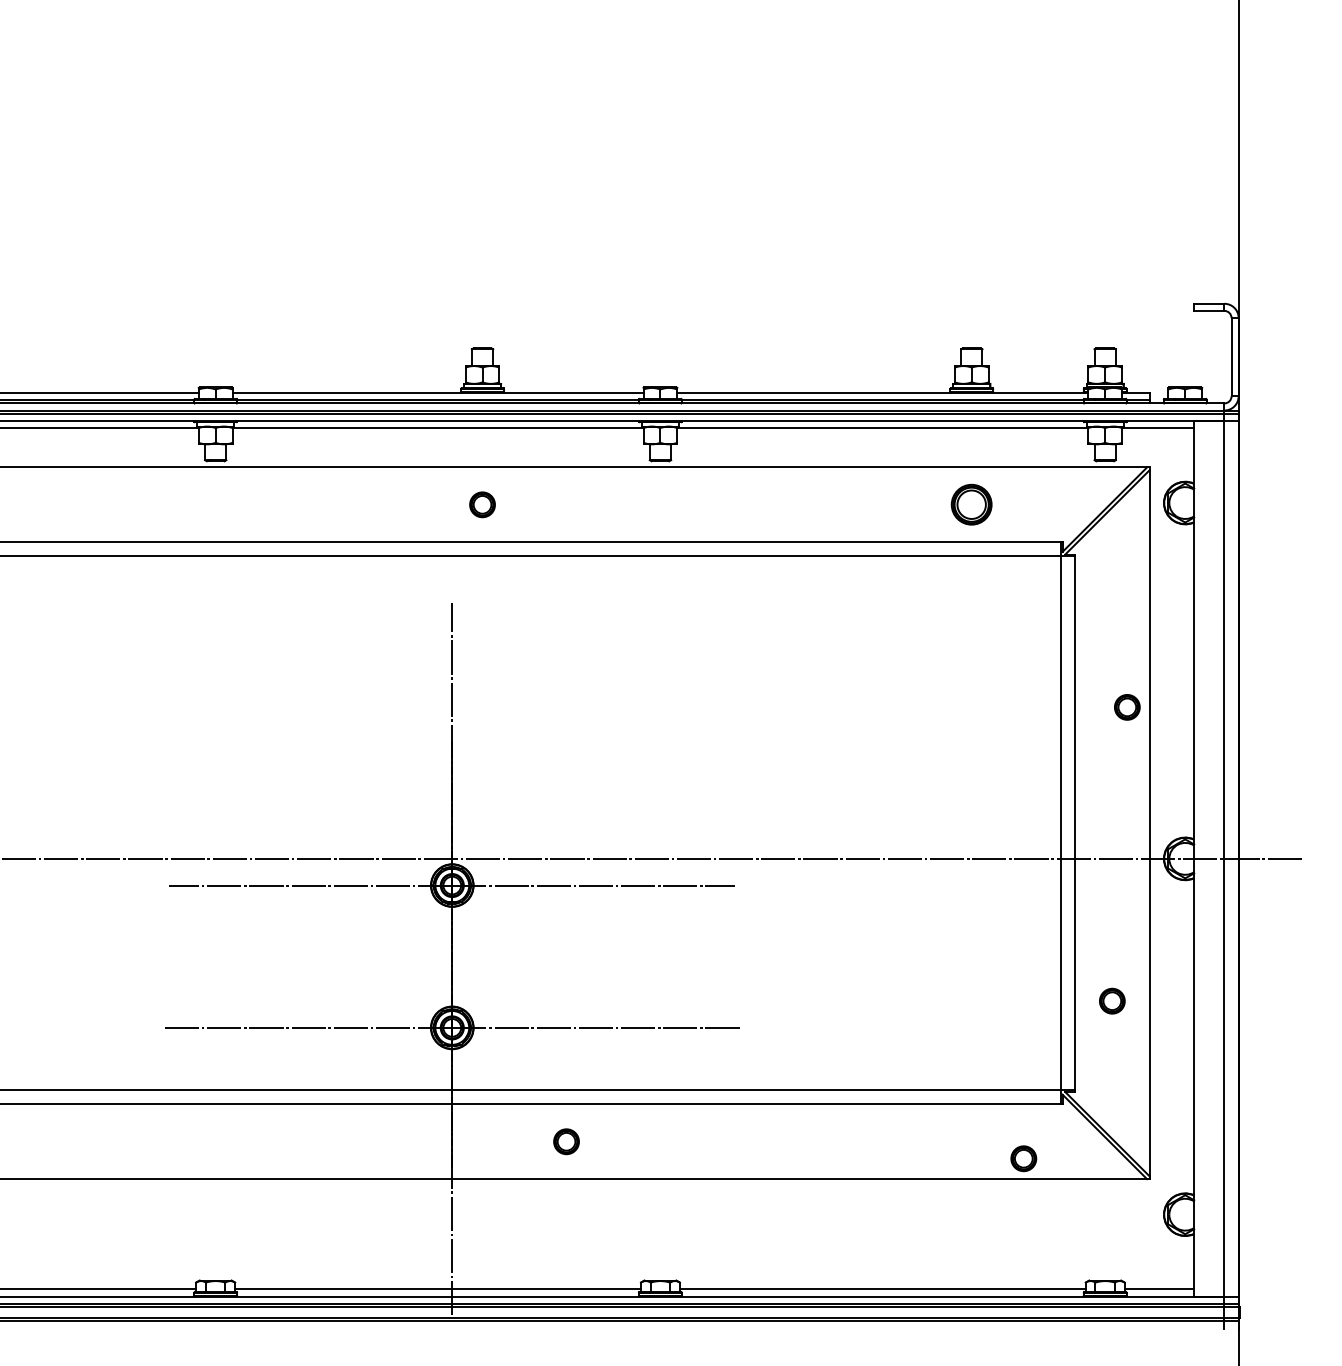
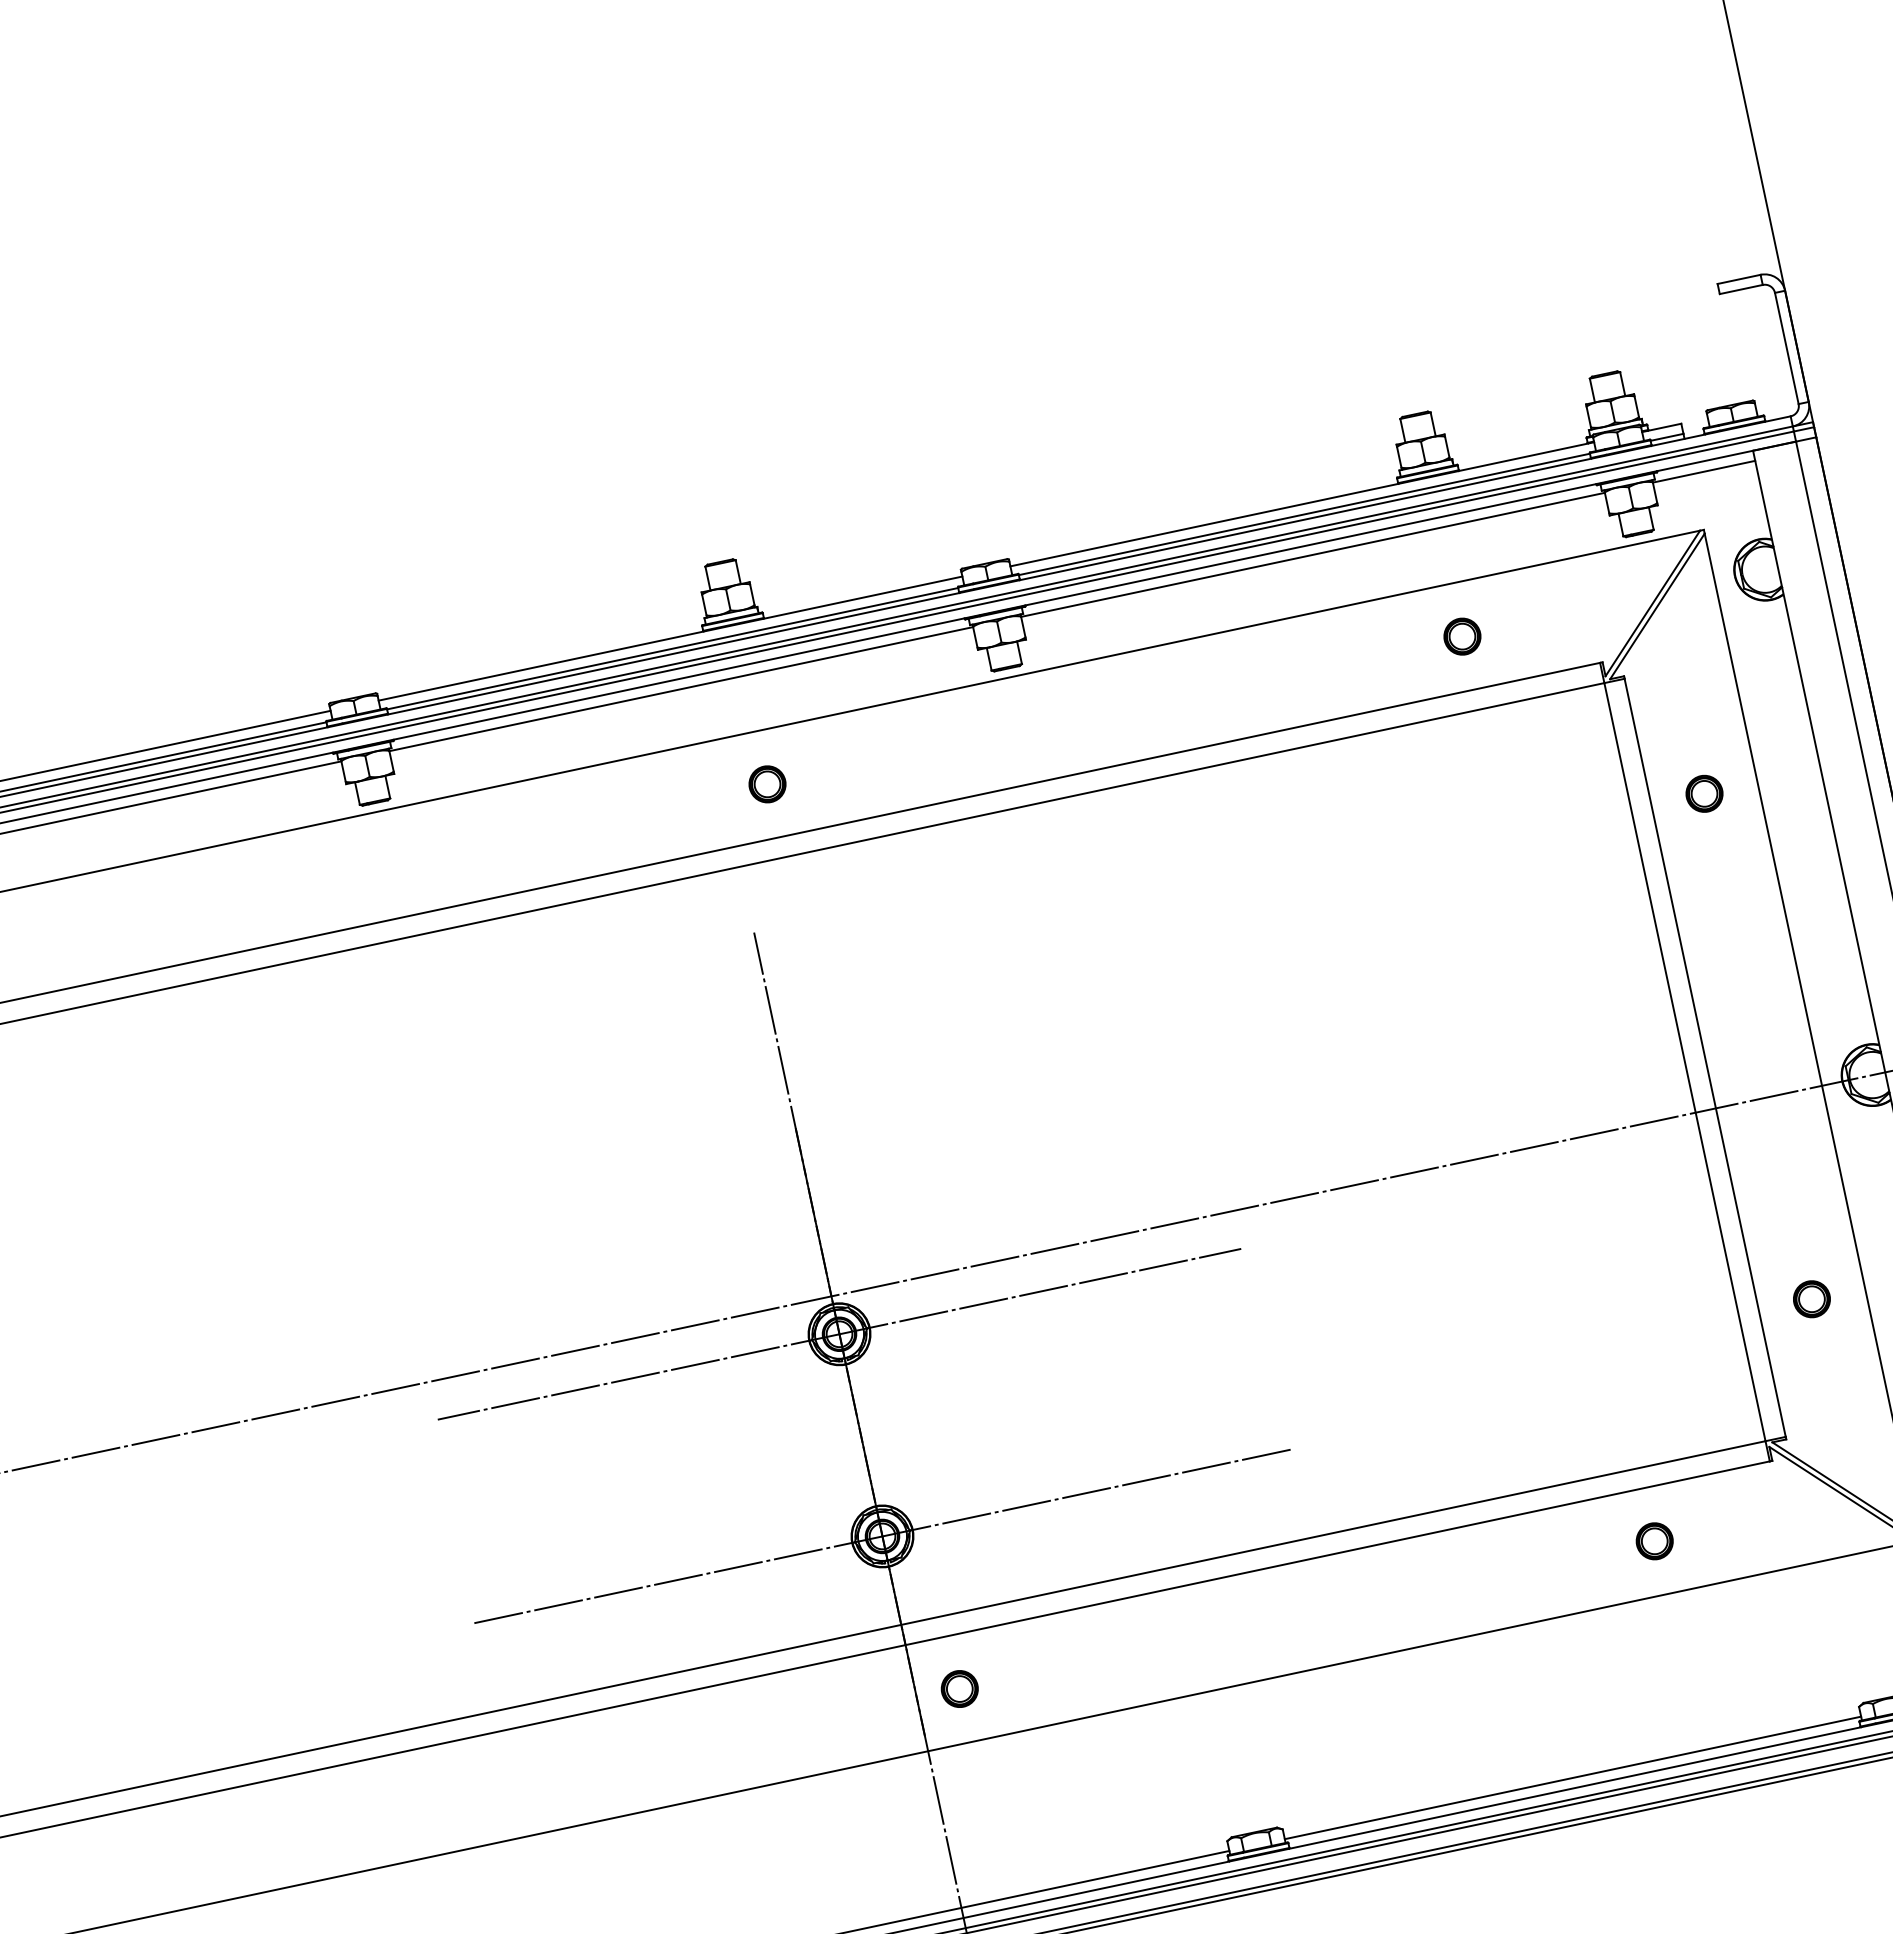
part: (971, 504) -> (1461, 636), size x0.62
part: (1127, 707) -> (1704, 793), moved
part: (566, 1141) -> (959, 1688), moved
part: (1023, 1158) -> (1654, 1541), moved

